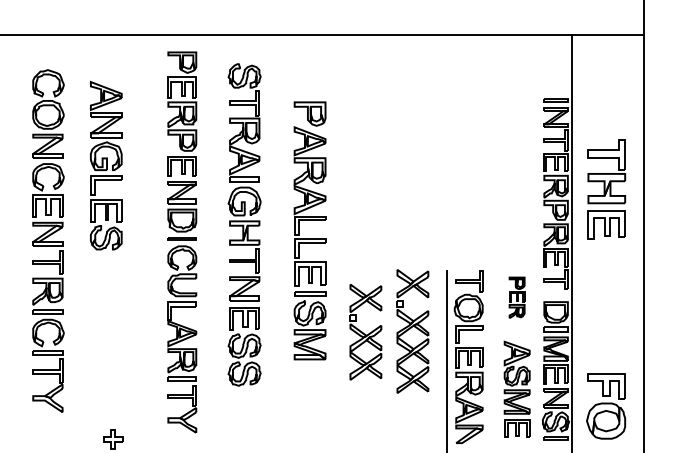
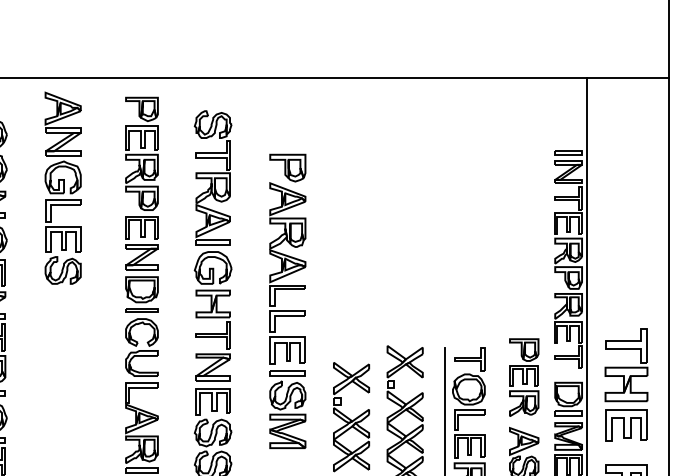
part: (106, 165) -> (63, 188), moved
part: (606, 189) -> (626, 385), moved
part: (516, 297) -> (523, 377), size x1.67

